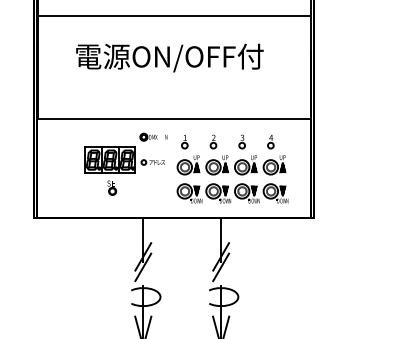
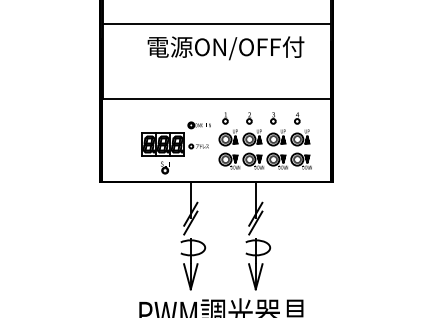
line: (174, 15) -> (216, 23), moved
text: (169, 58) -> (225, 48), moved
part: (124, 163) -> (175, 147), moved

